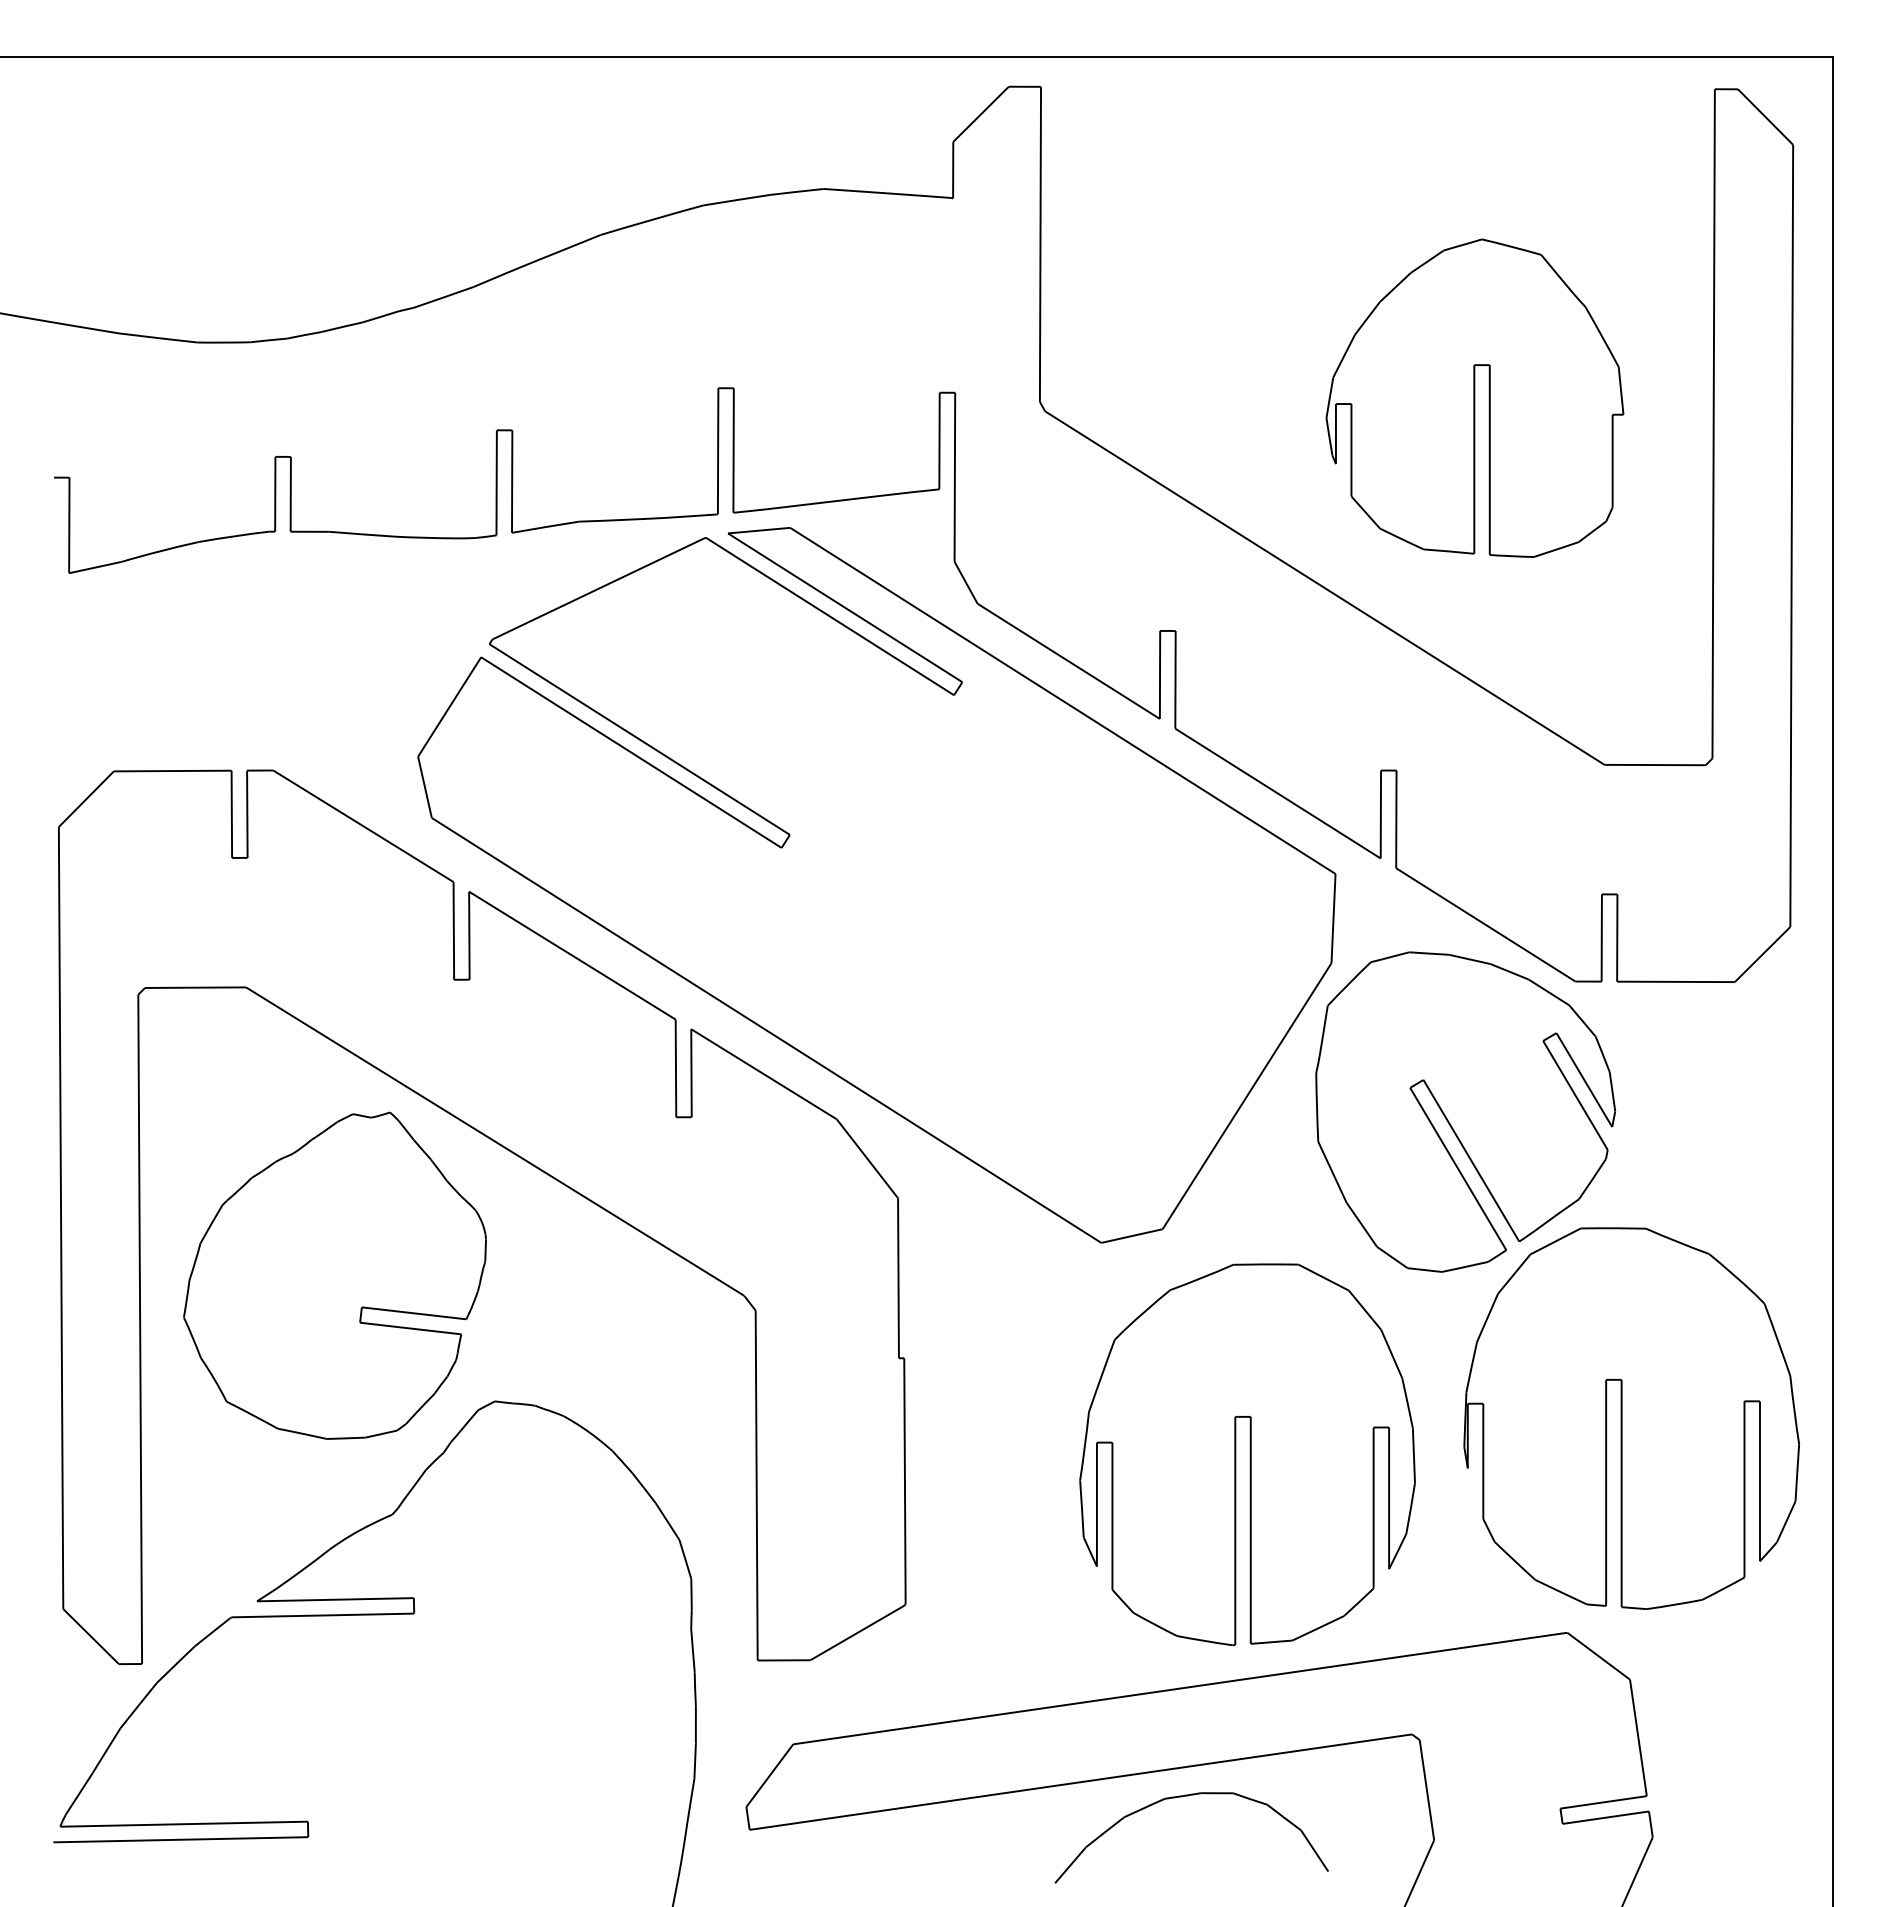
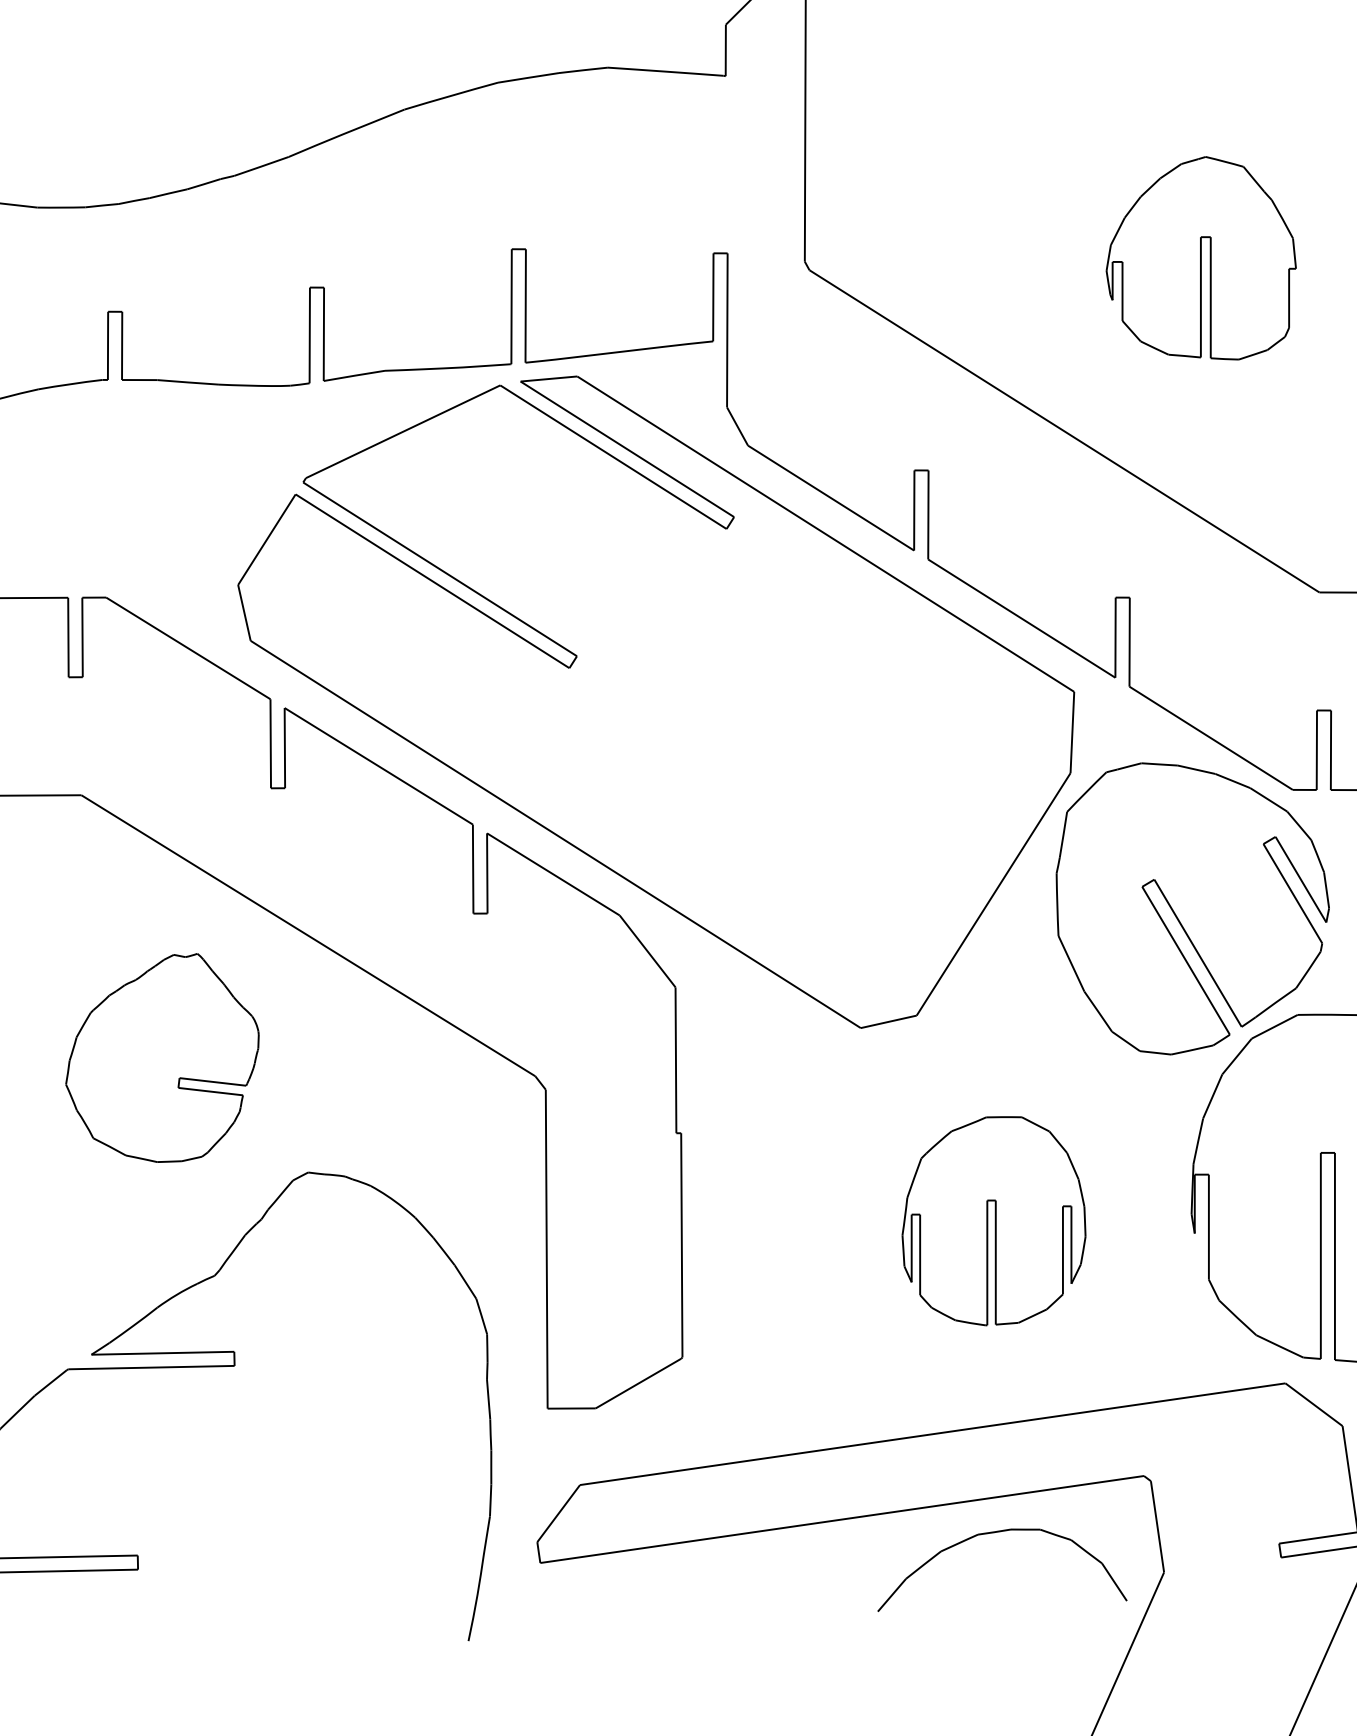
part: (1474, 397) -> (1200, 257), size x0.7
part: (334, 1275) -> (161, 1057), size x0.7
part: (1247, 1454) -> (994, 1220), size x0.6
part: (1182, 1797) -> (994, 1533), moved

